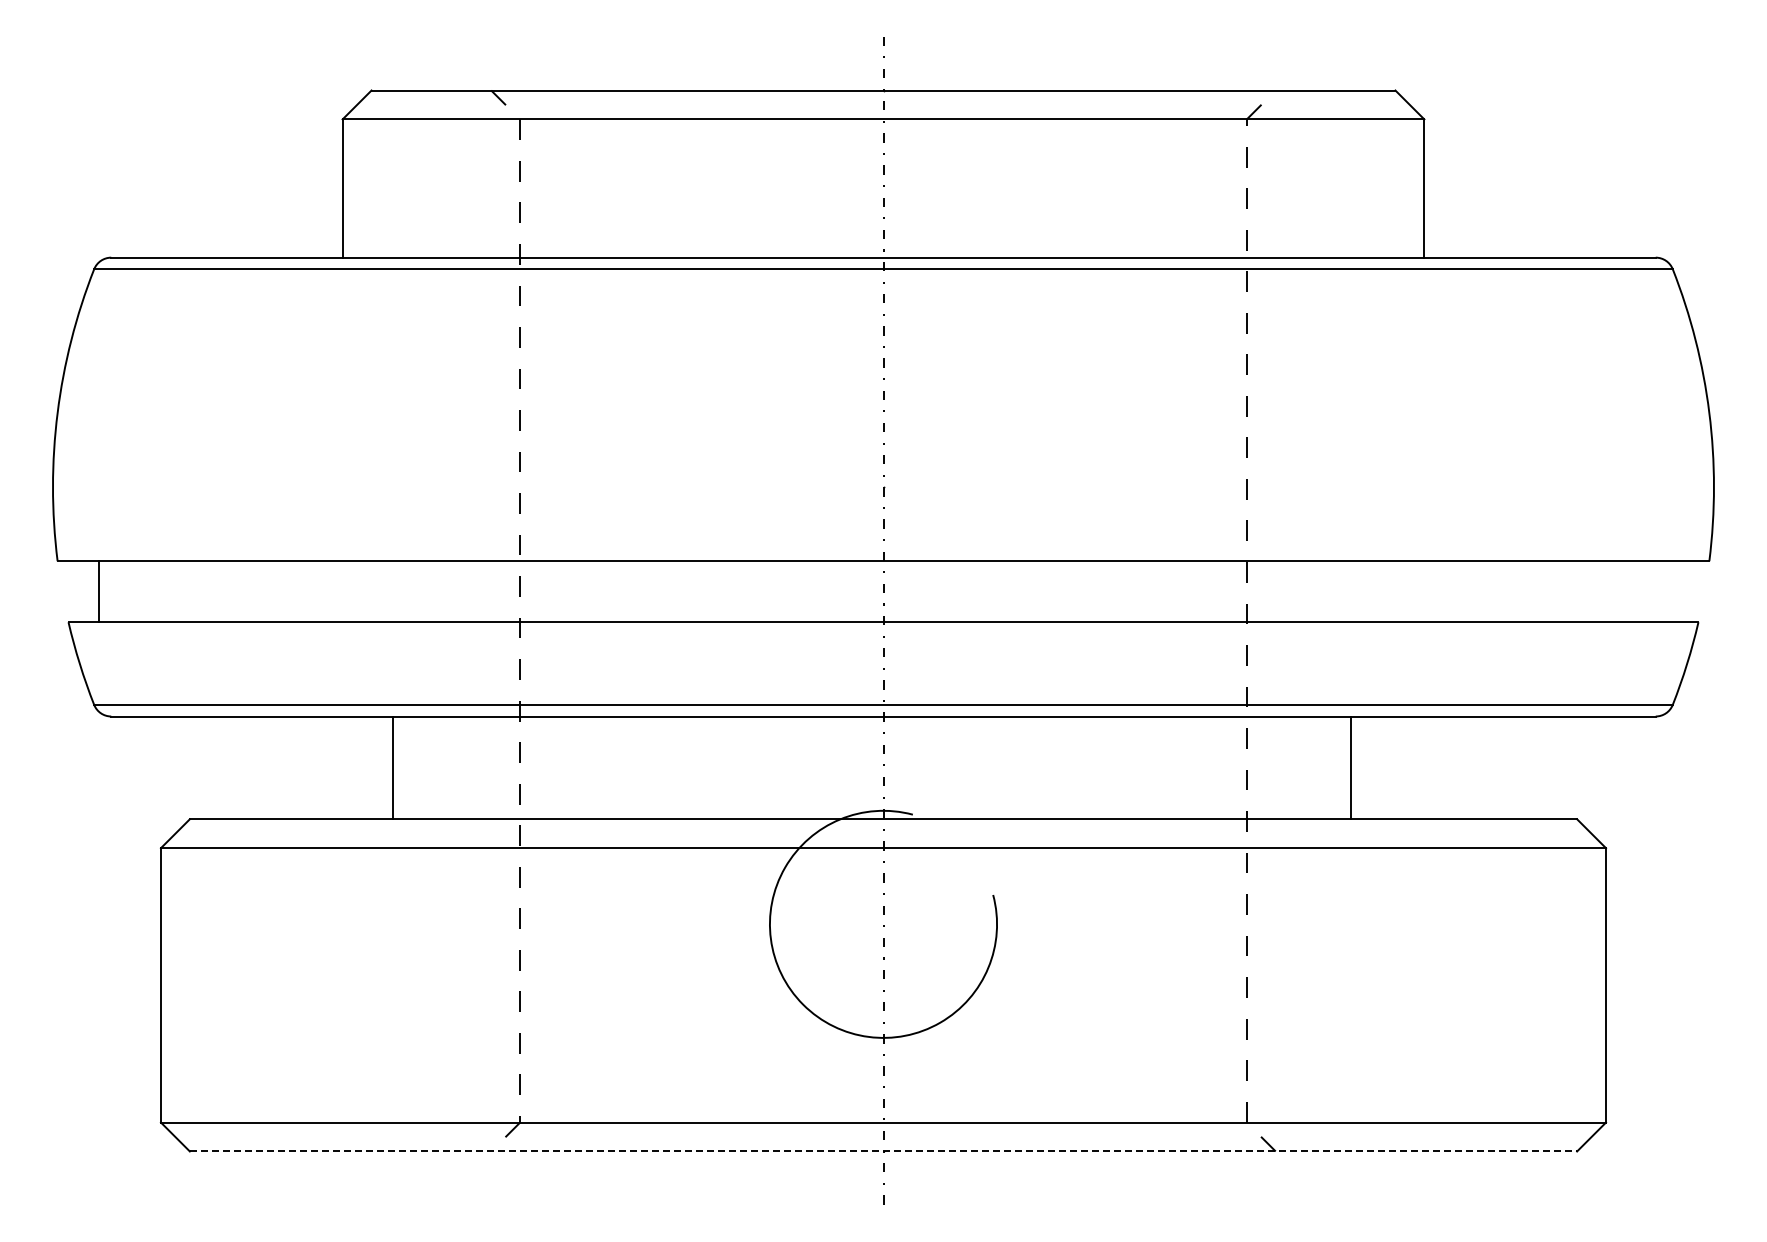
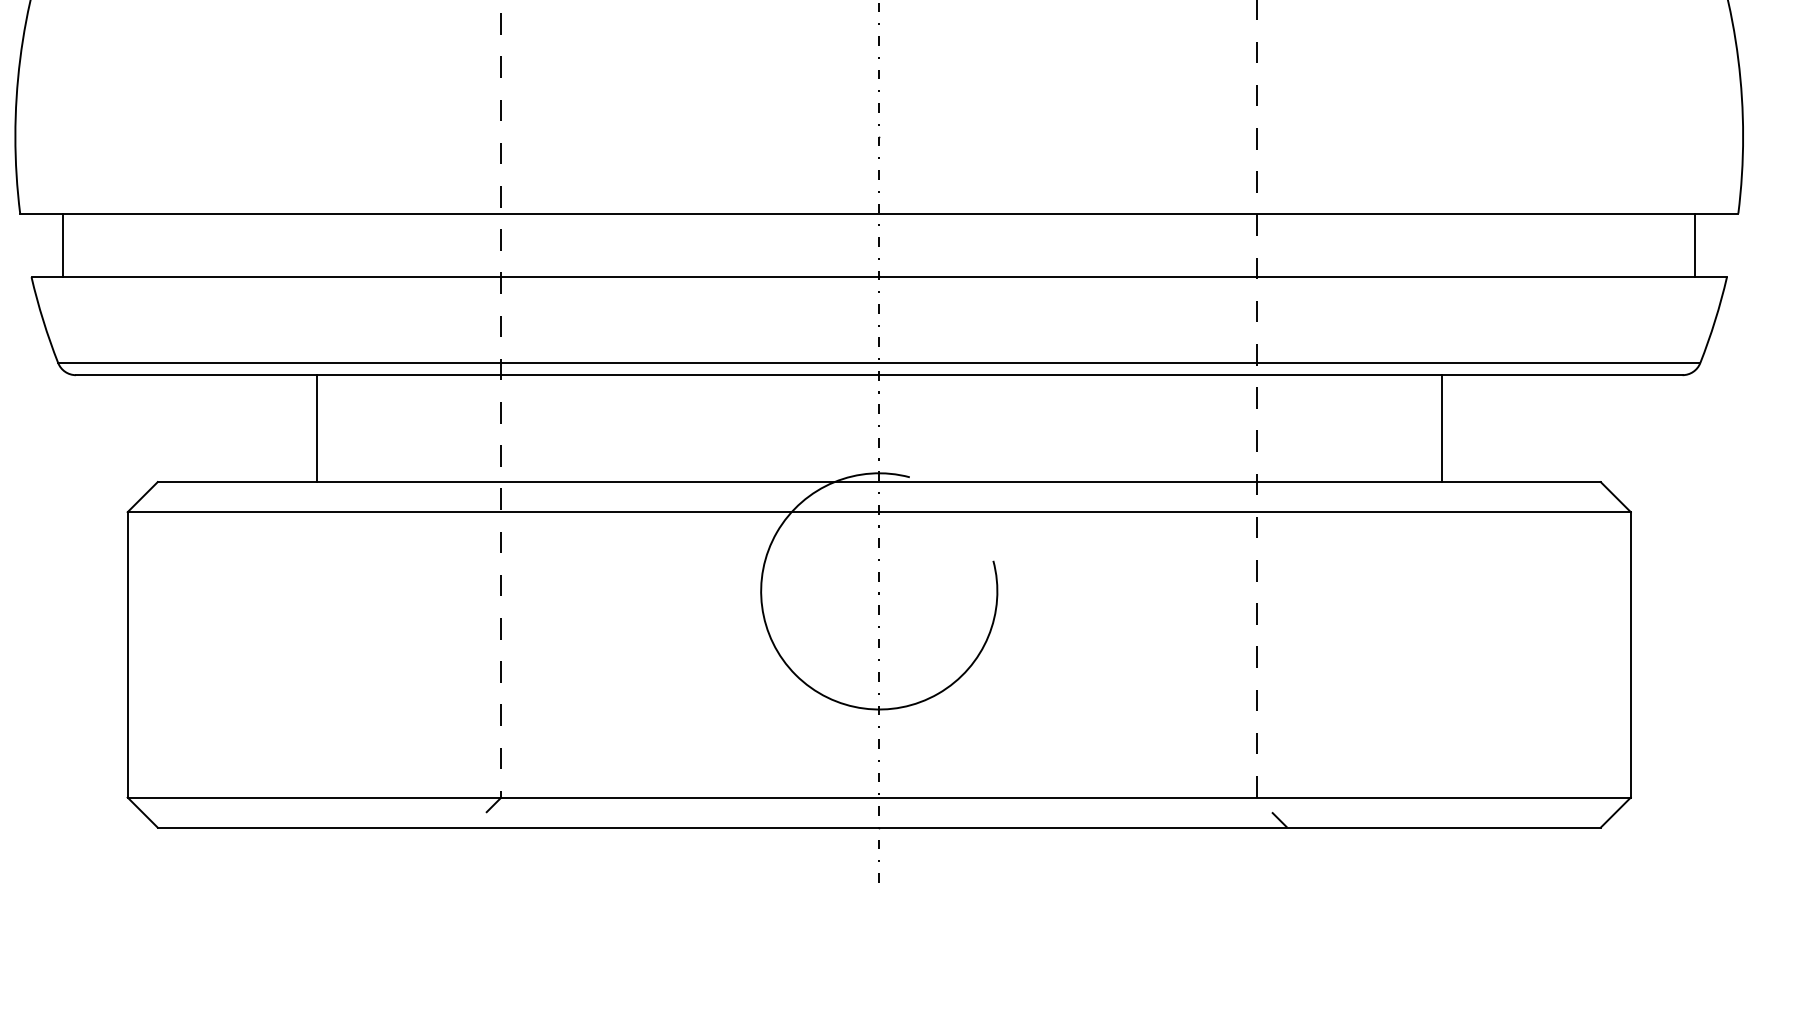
line: (1668, 591) -> (1695, 245), added
line: (392, 767) -> (316, 428), moved
line: (1351, 767) -> (1442, 428), moved
line: (883, 1151) -> (879, 827), dashed -> solid

